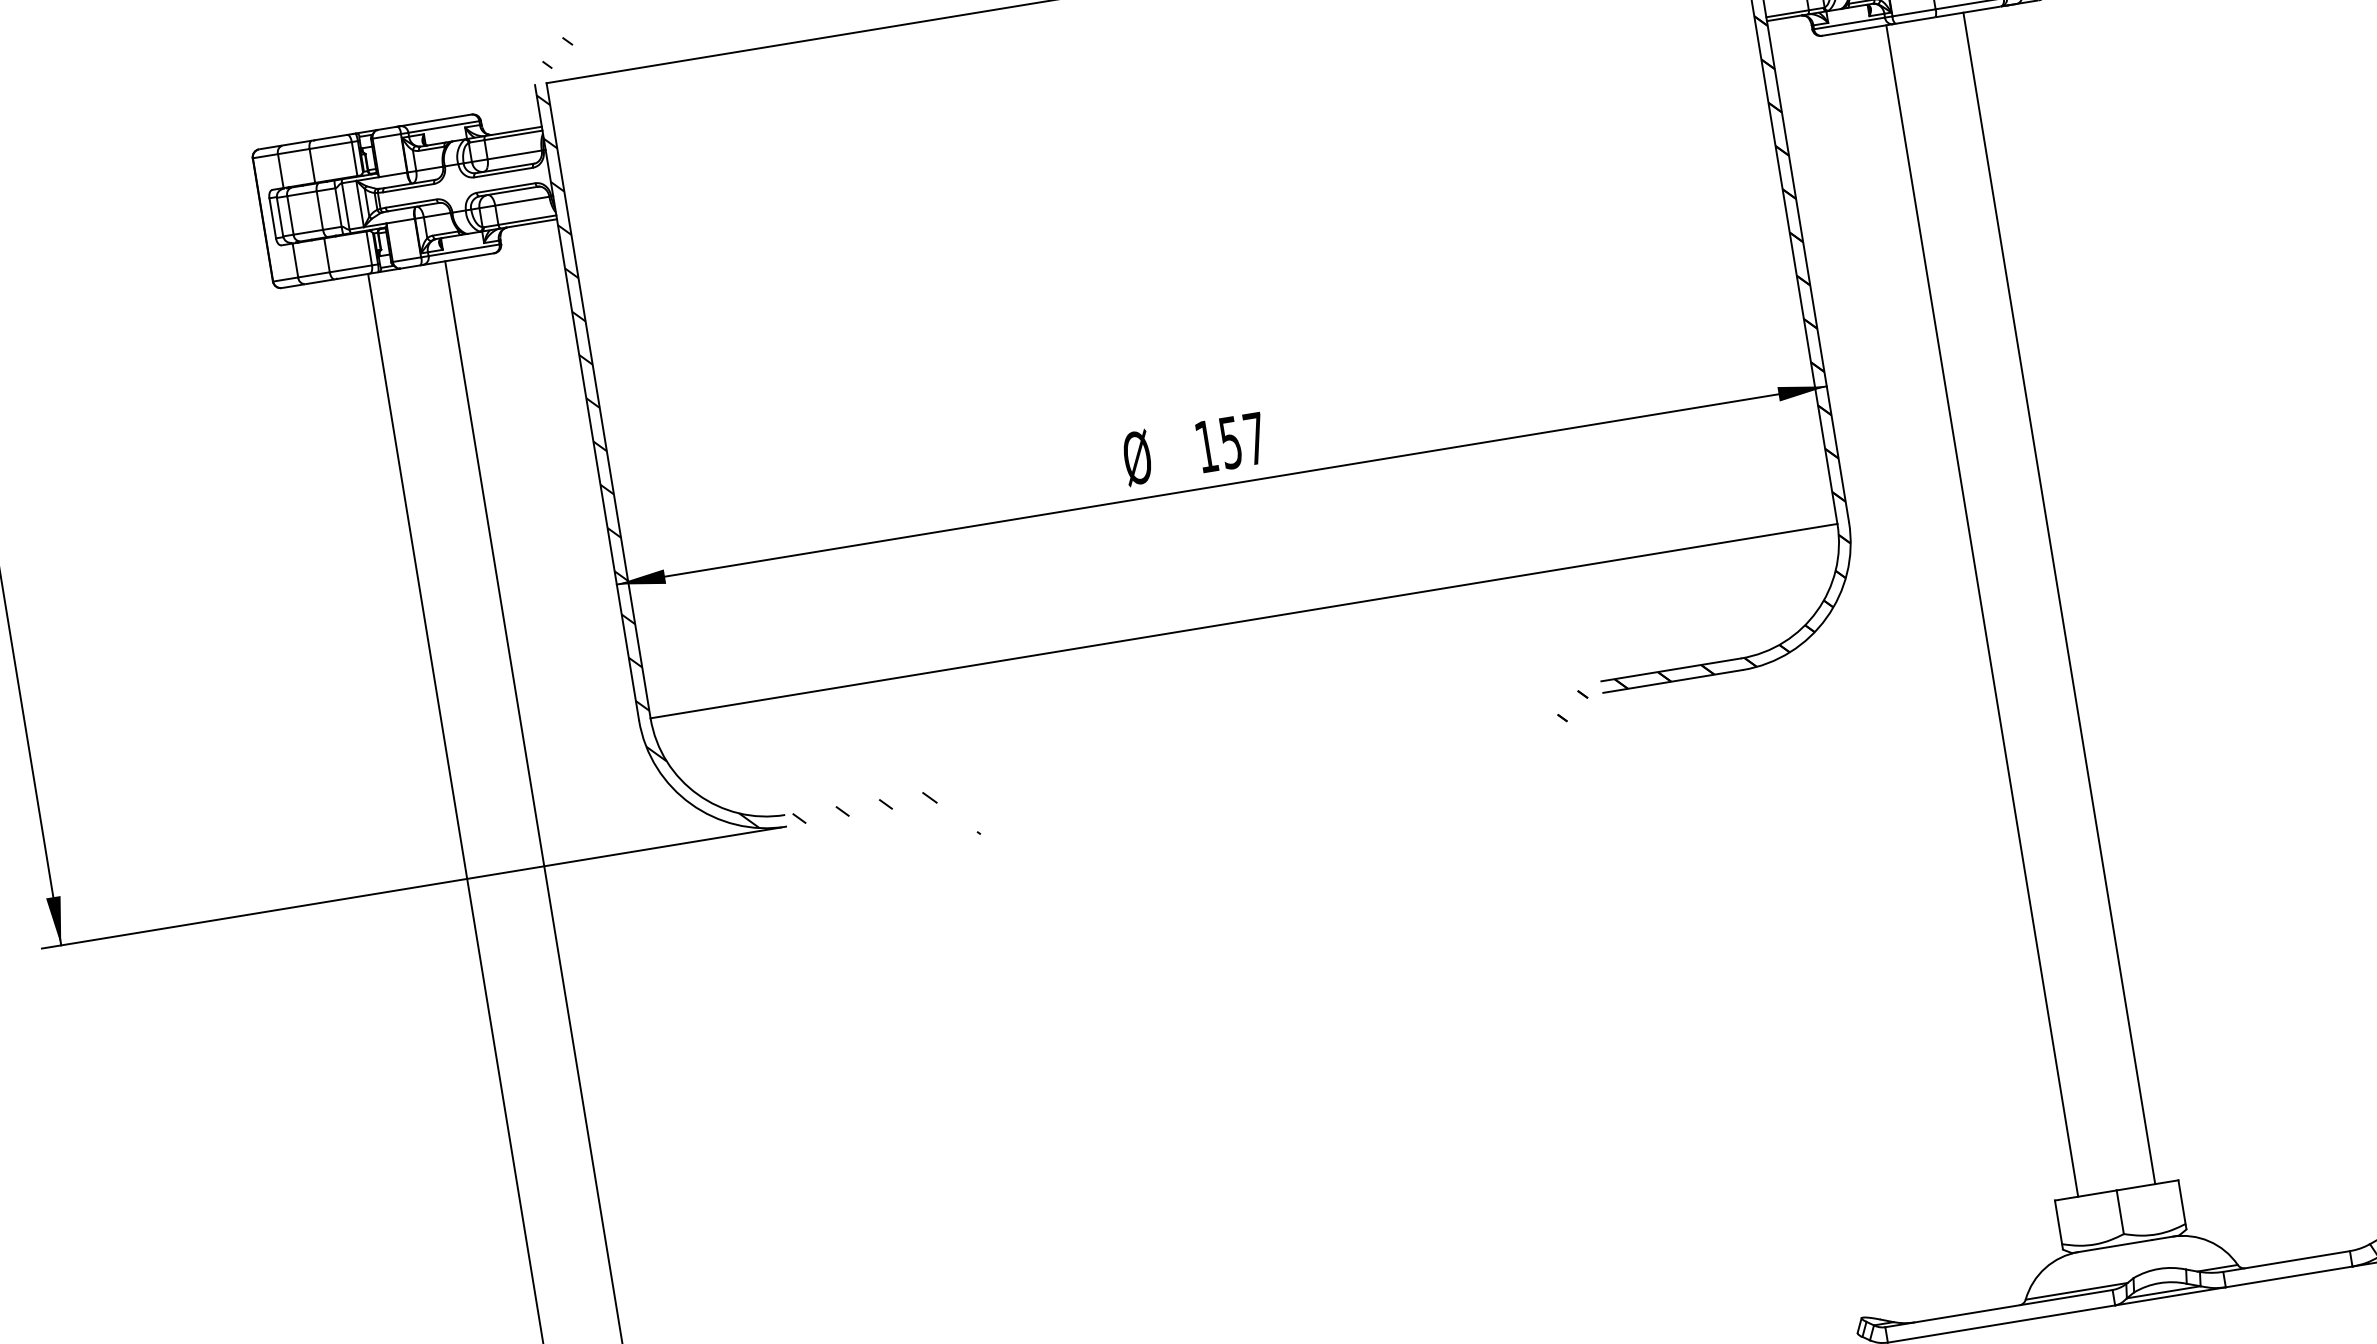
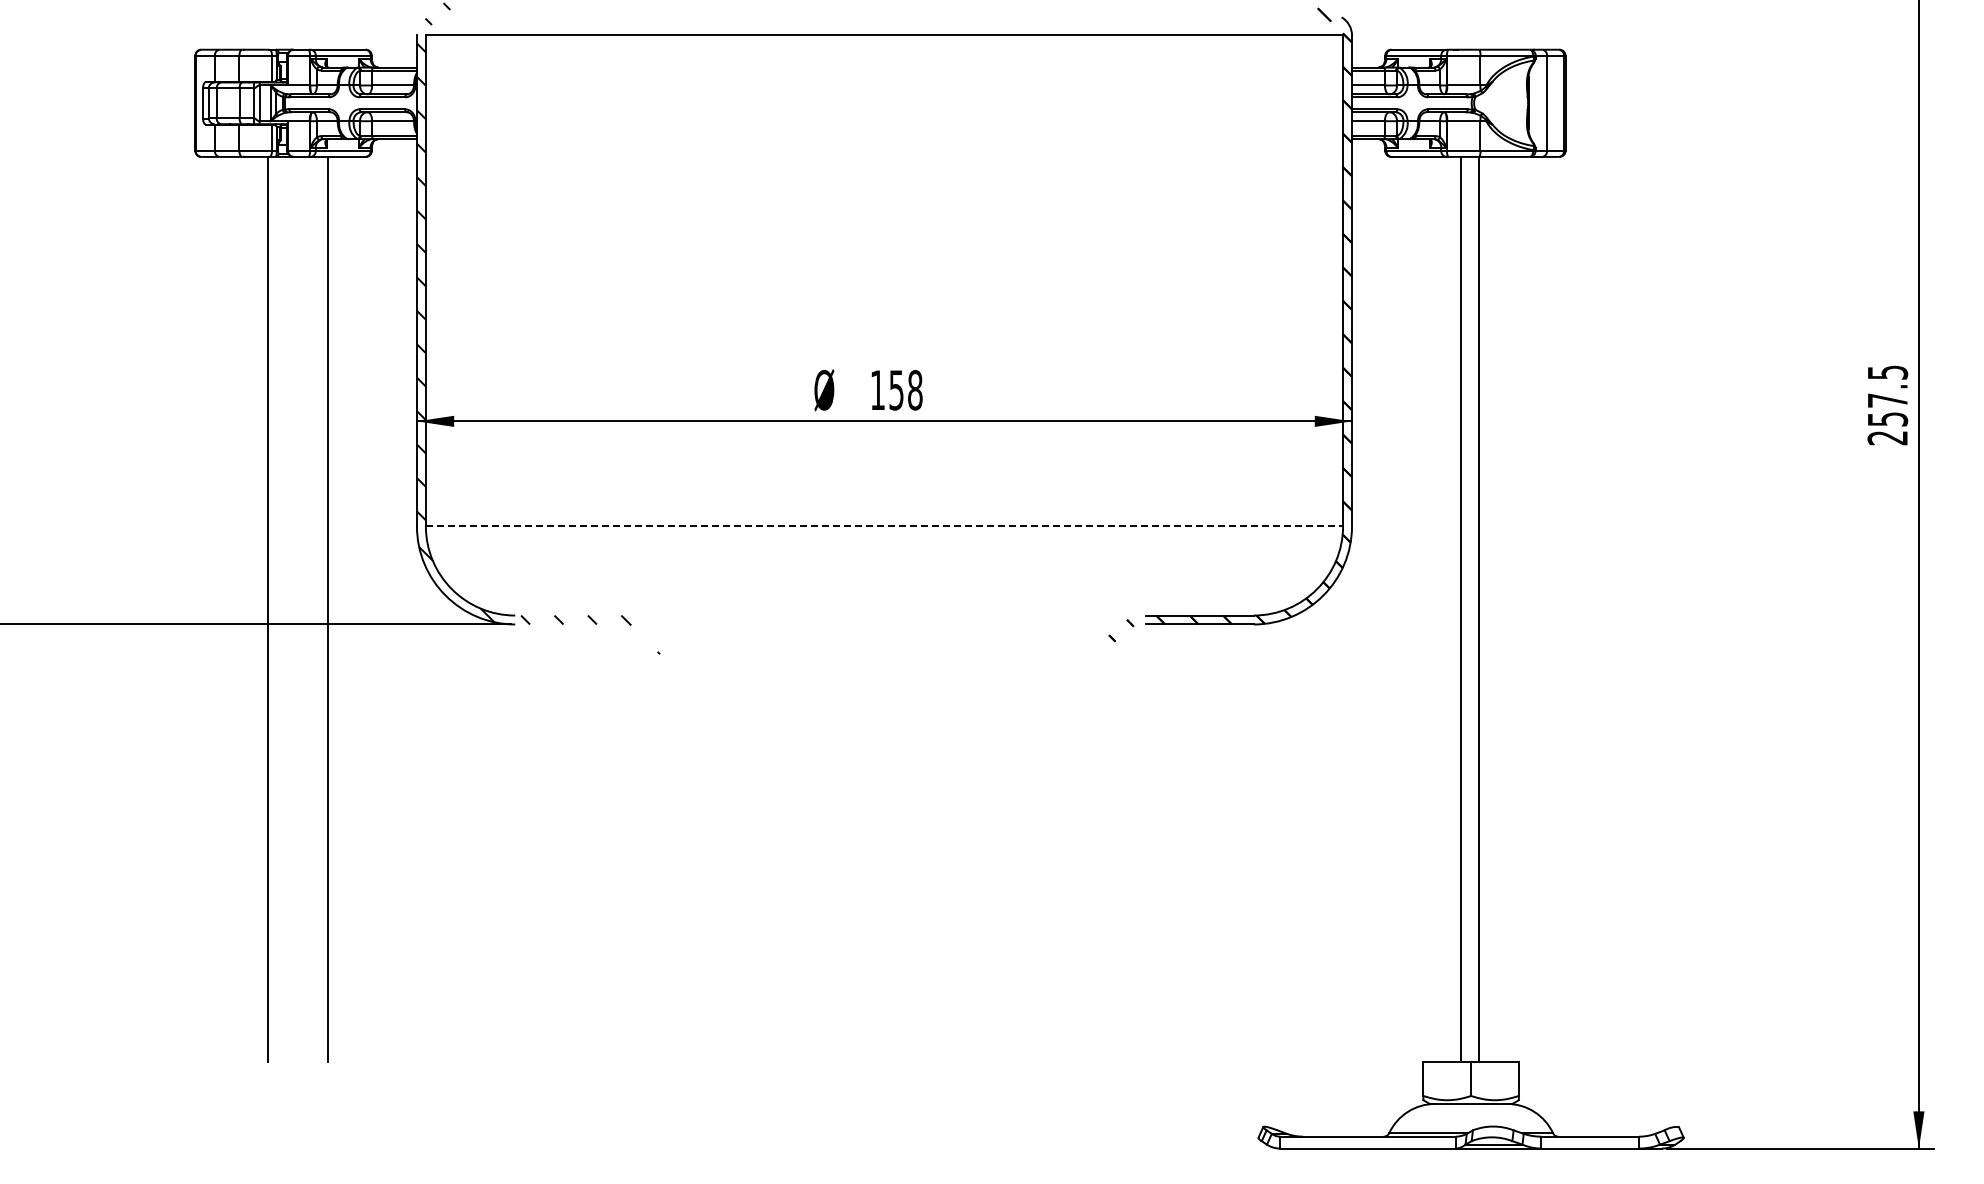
text: (1255, 437) -> (915, 389), 157 -> 158
line: (2058, 598) -> (1460, 609), moved
line: (1982, 610) -> (1479, 609), moved
line: (1244, 621) -> (884, 526), solid -> dashed

